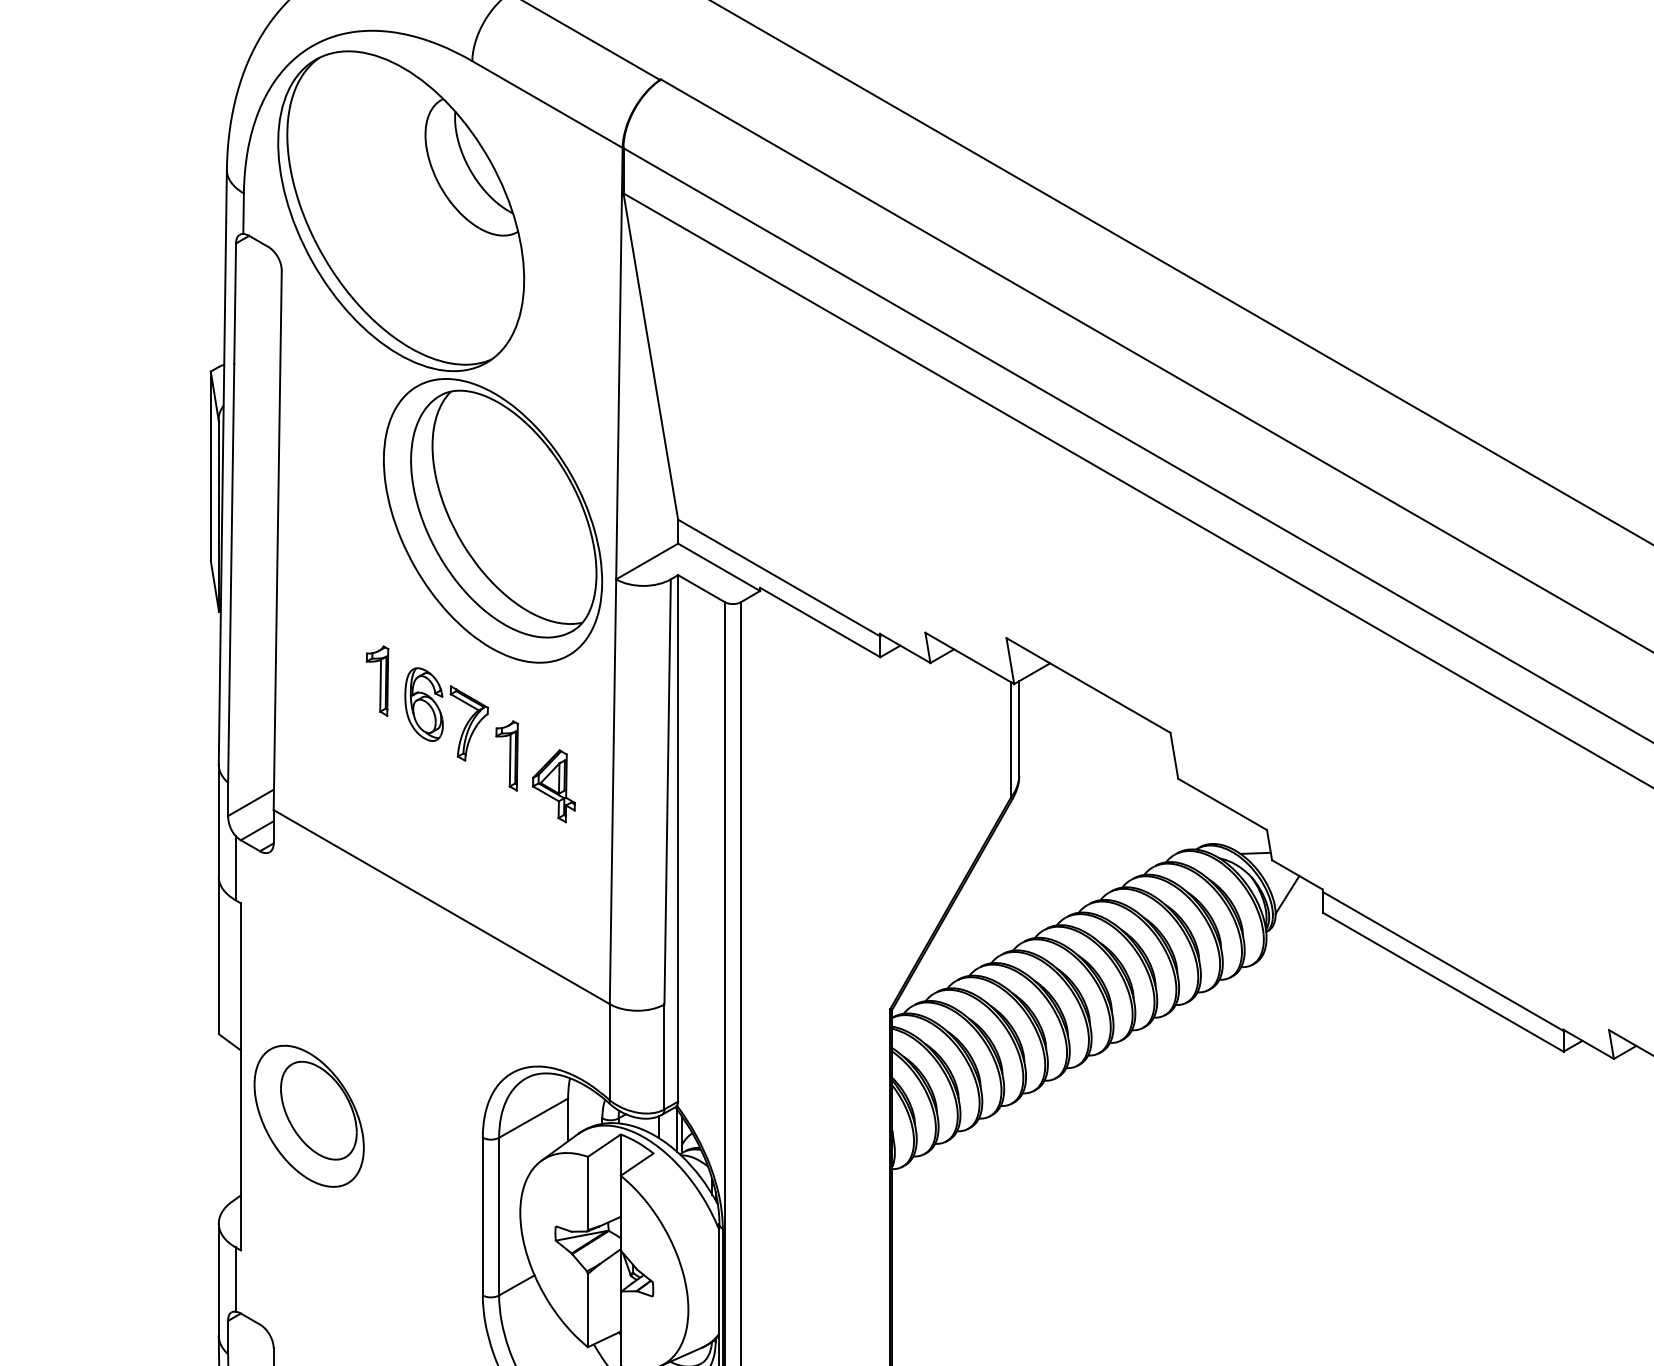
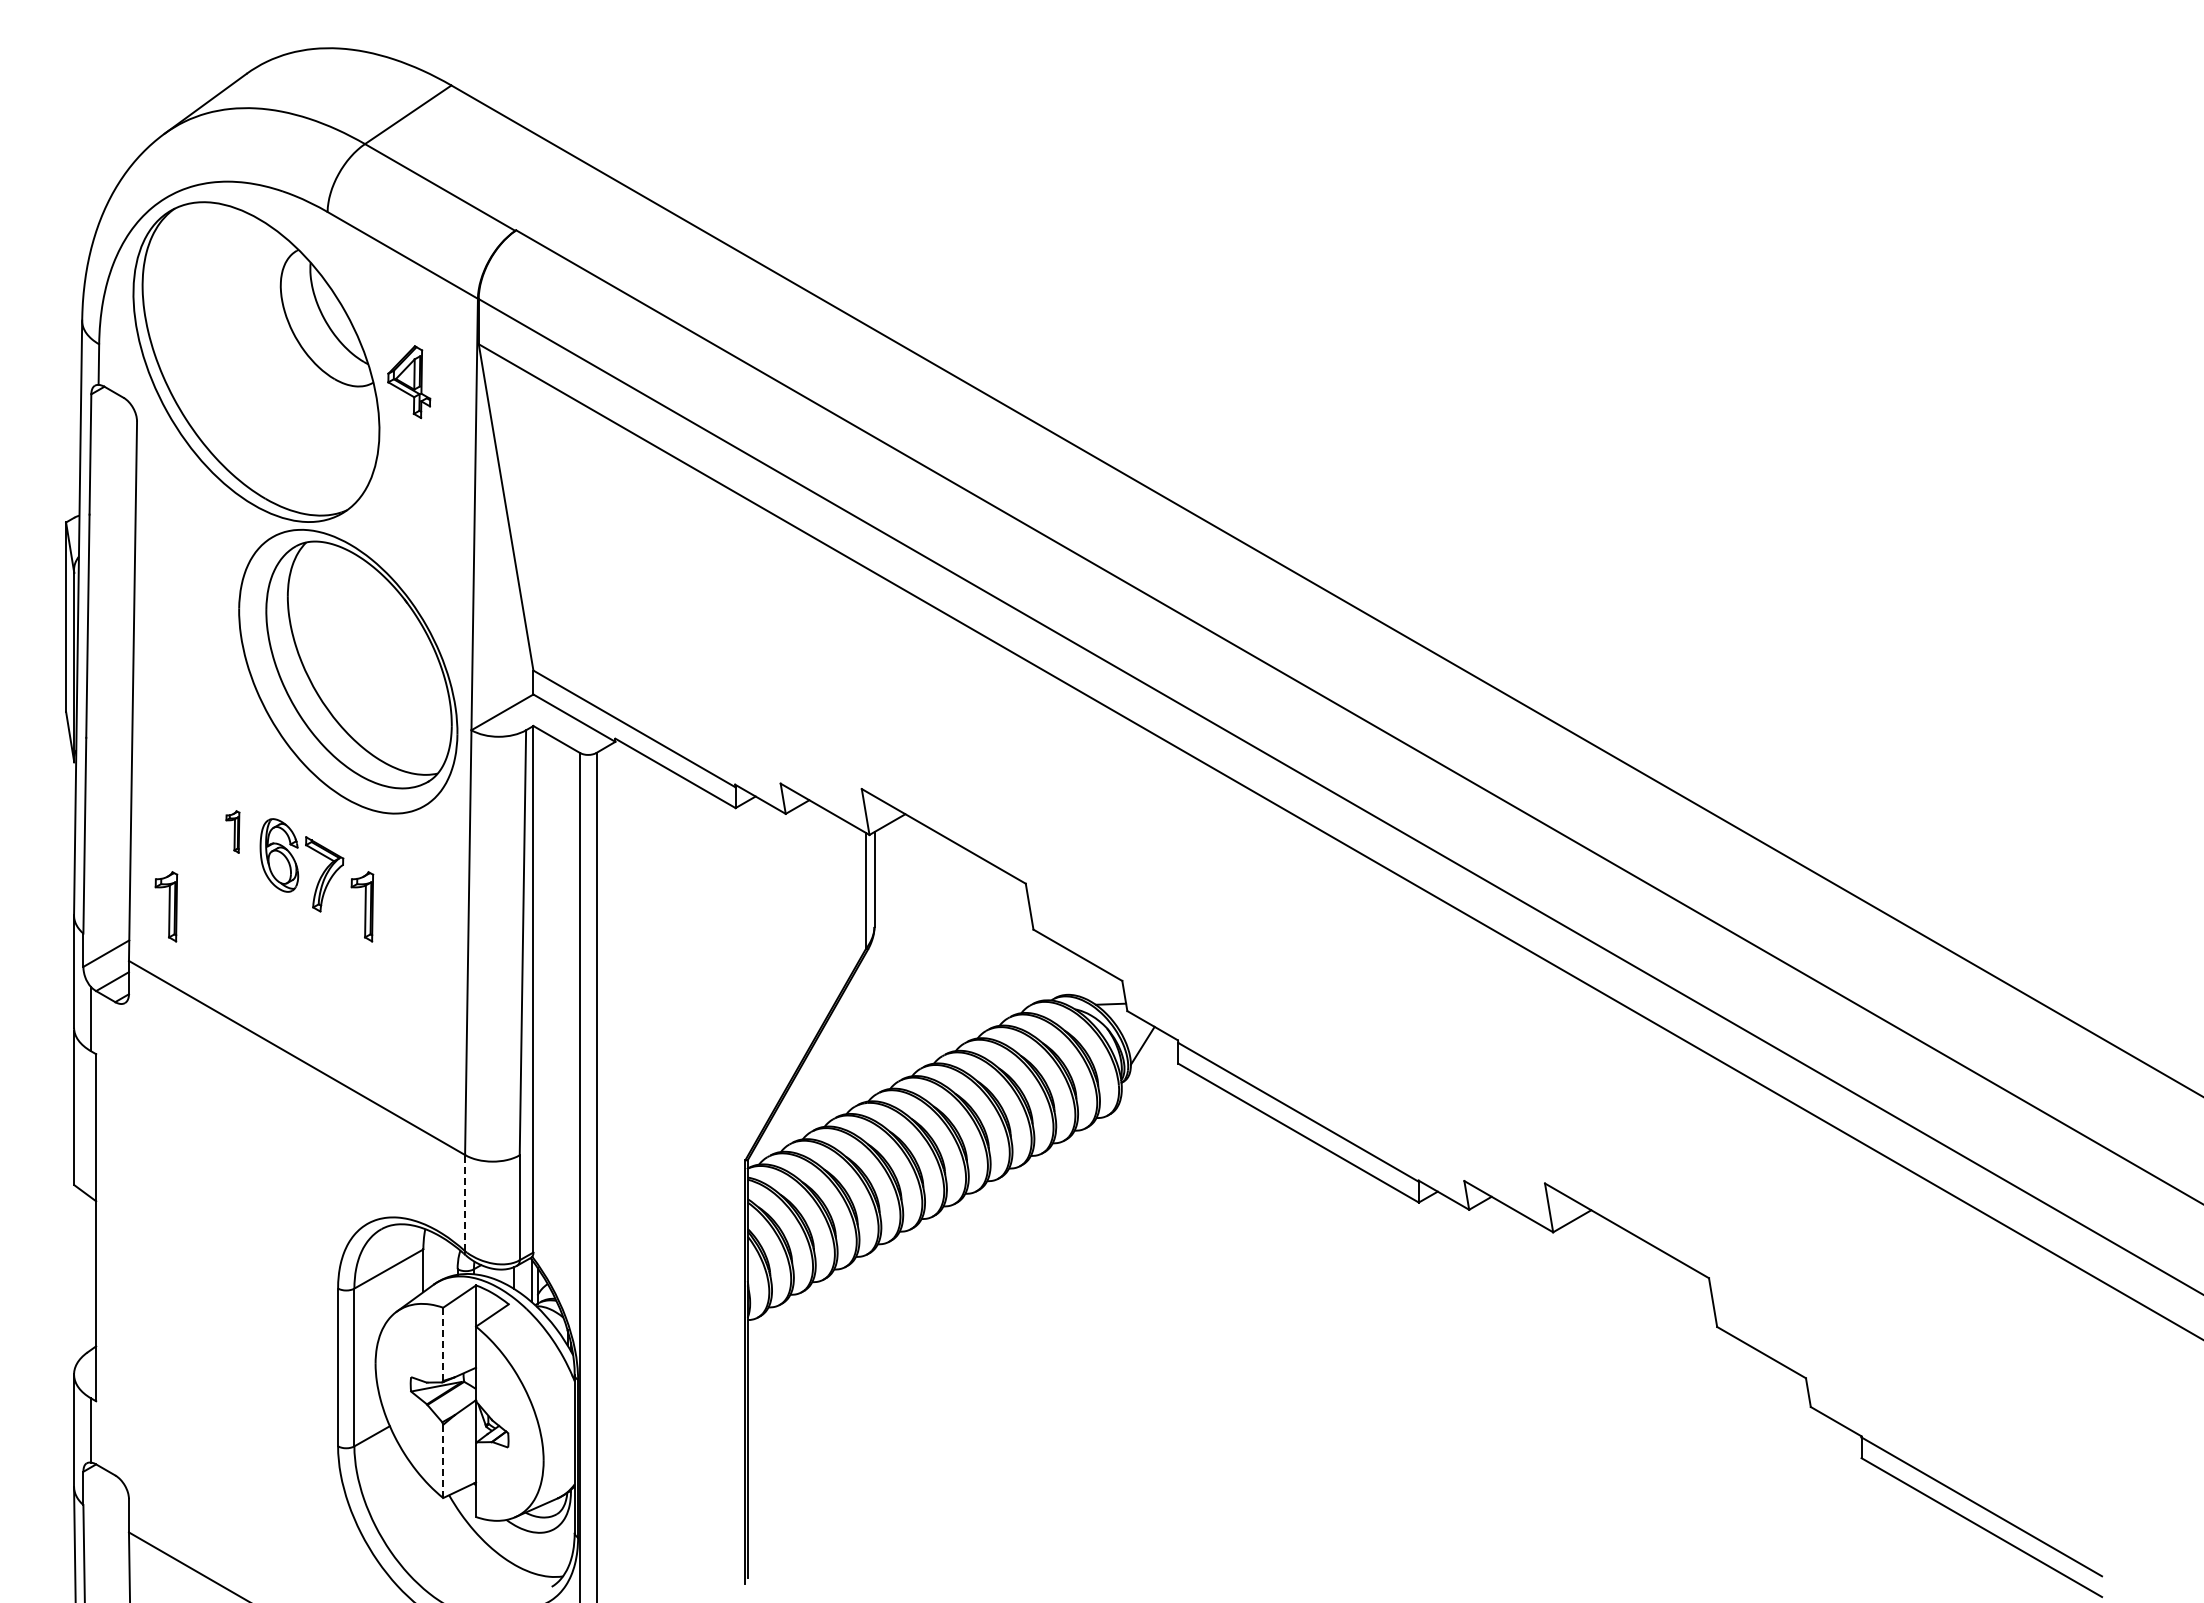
part: (377, 680) -> (232, 831), size x0.6
part: (311, 755) -> (166, 906), added
part: (554, 786) -> (409, 382), moved
line: (610, 1051) -> (465, 1202), solid -> dashed
part: (309, 1115) -> (164, 1266), removed
line: (588, 1193) -> (443, 1344), solid -> dashed
line: (588, 1310) -> (443, 1461), solid -> dashed

